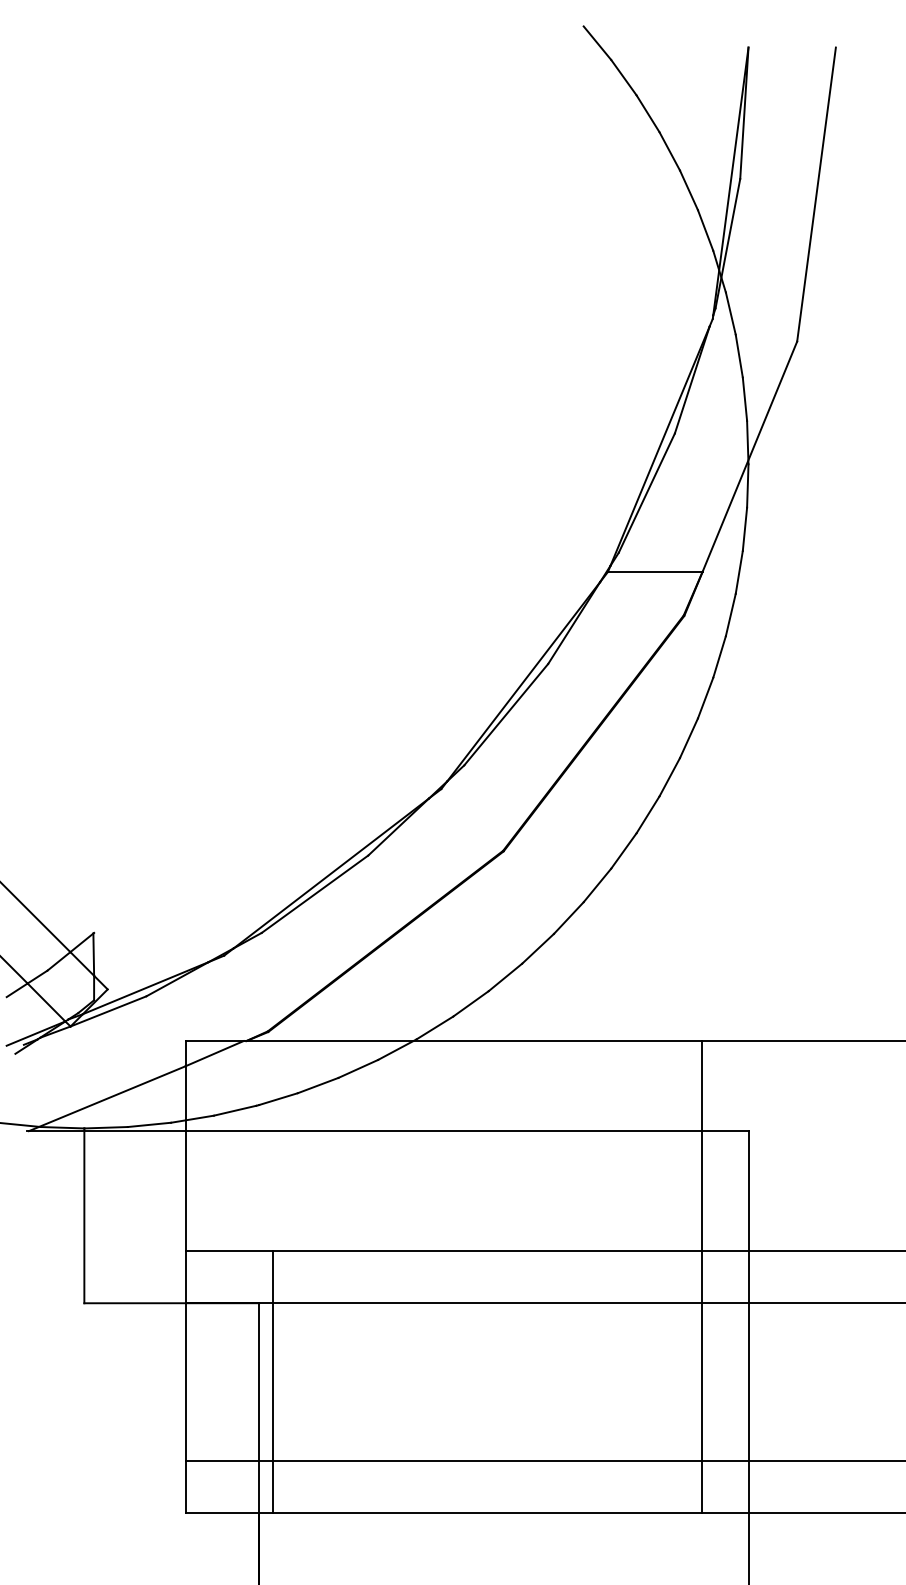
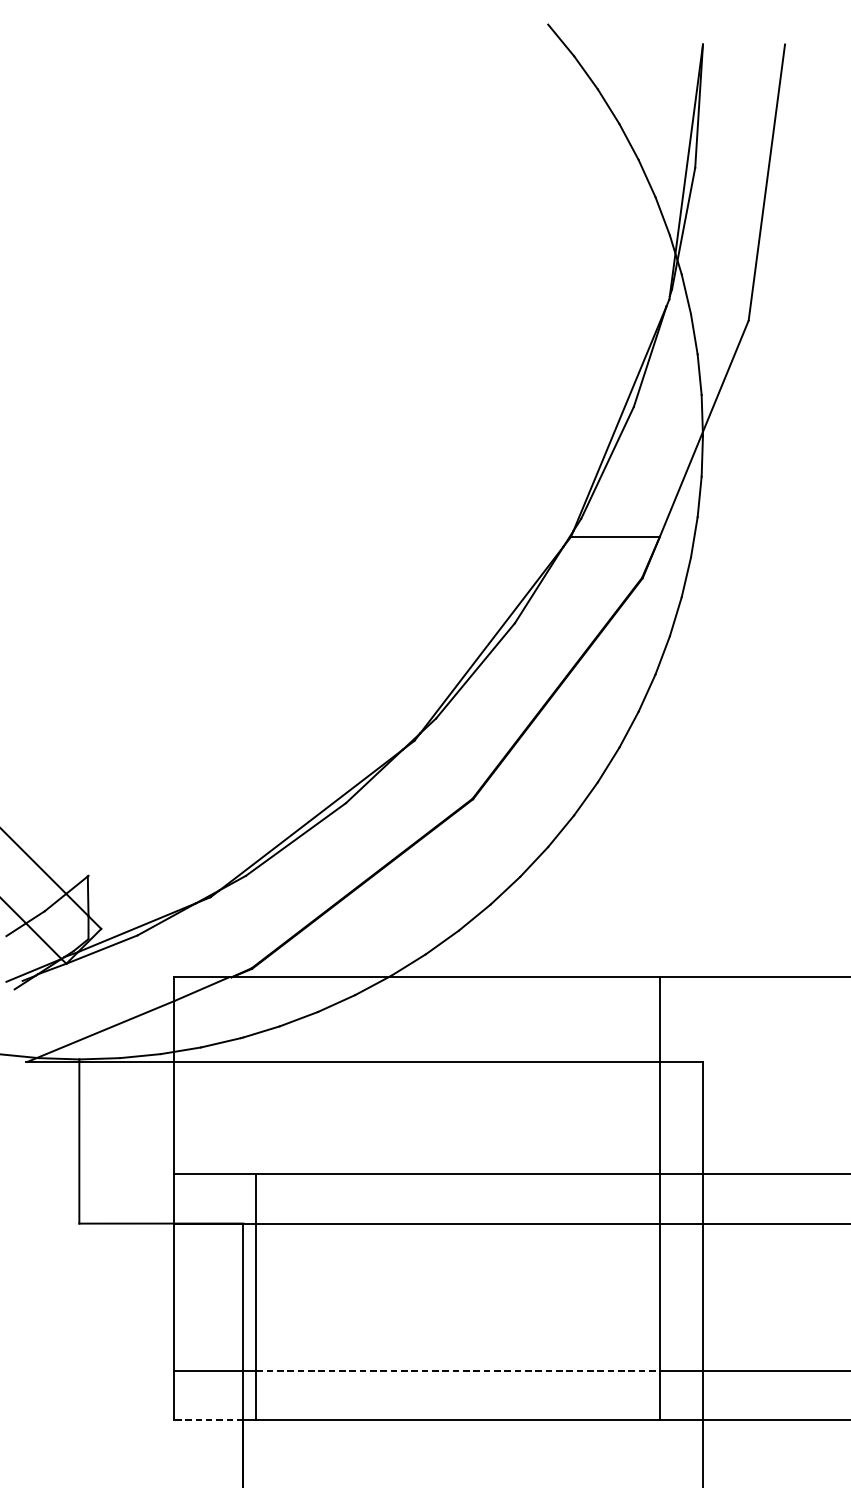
line: (487, 1460) -> (457, 1371), solid -> dashed
line: (222, 1512) -> (209, 1420), solid -> dashed

